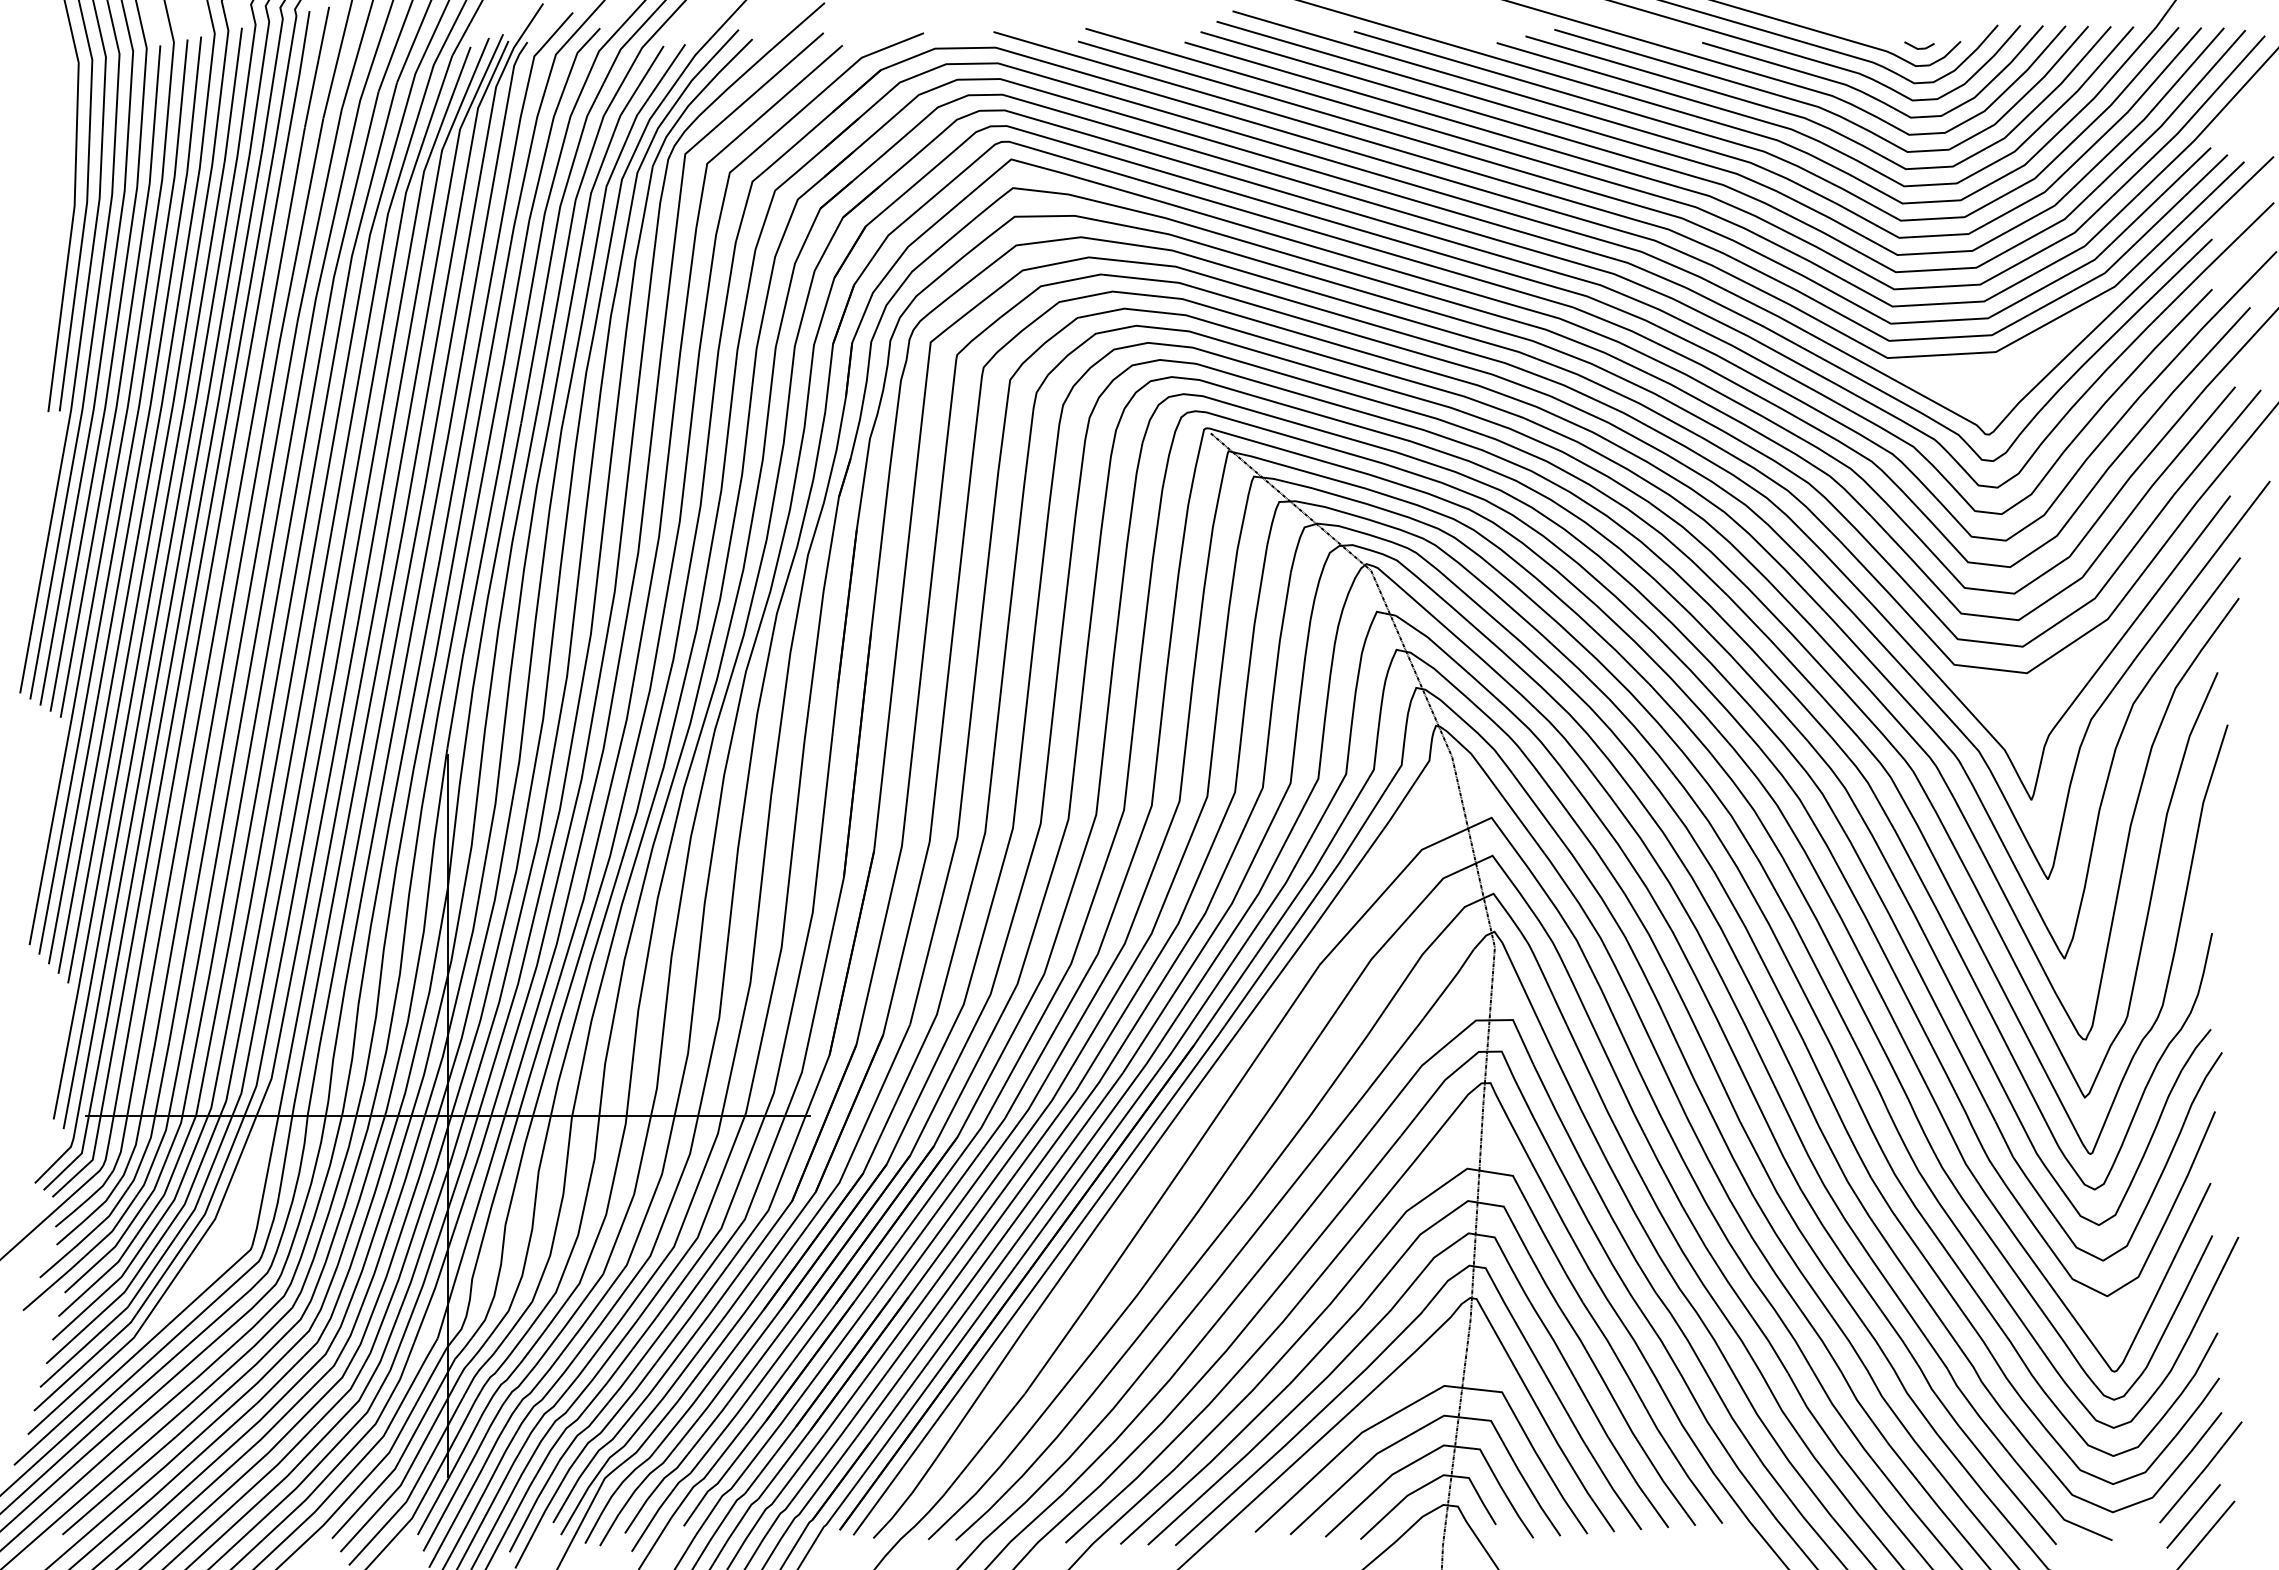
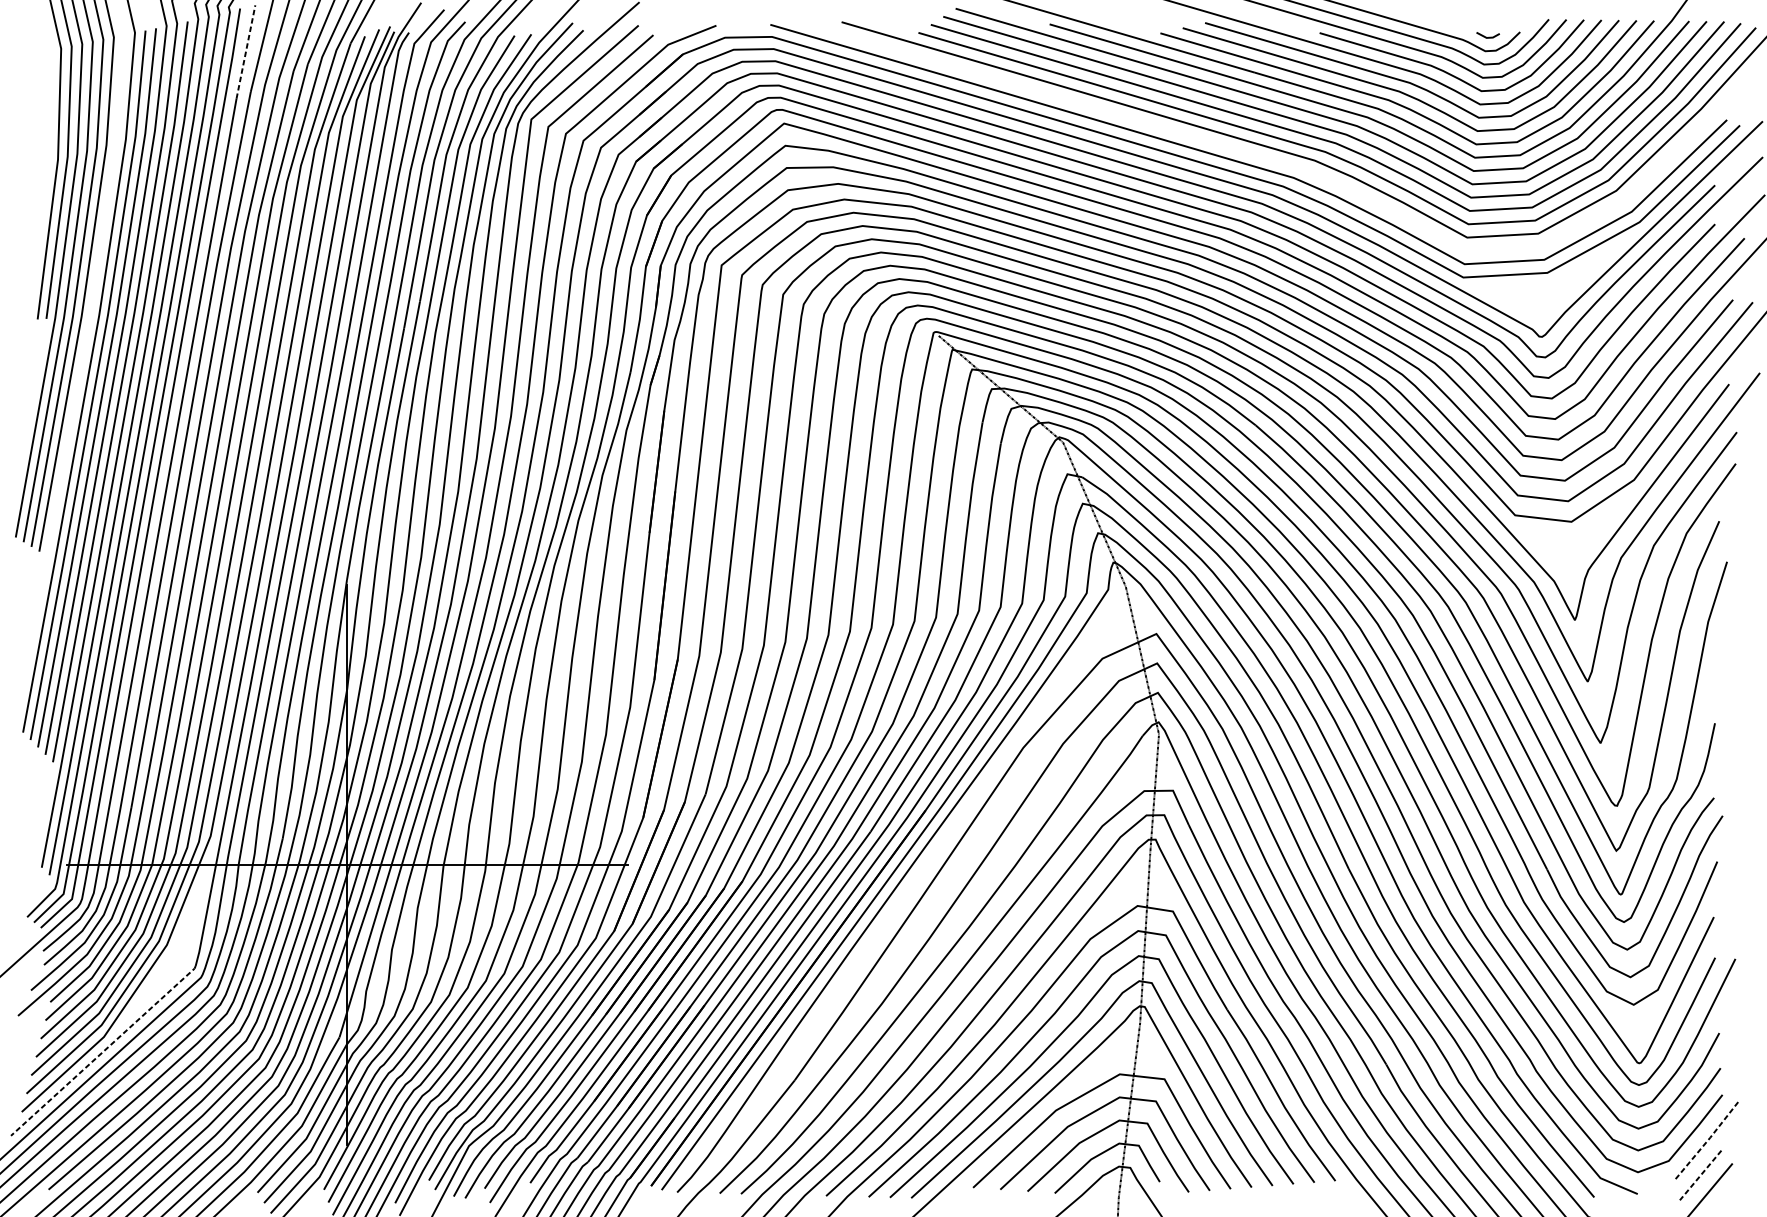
line: (317, 67) -> (246, 52), solid -> dashed
curve: (1638, 204) -> (1270, 158), removed
line: (118, 385) -> (92, 298), removed
line: (134, 1355) -> (104, 1050), solid -> dashed
line: (2201, 1473) -> (1706, 1142), solid -> dashed
line: (2193, 1516) -> (1700, 1175), solid -> dashed

